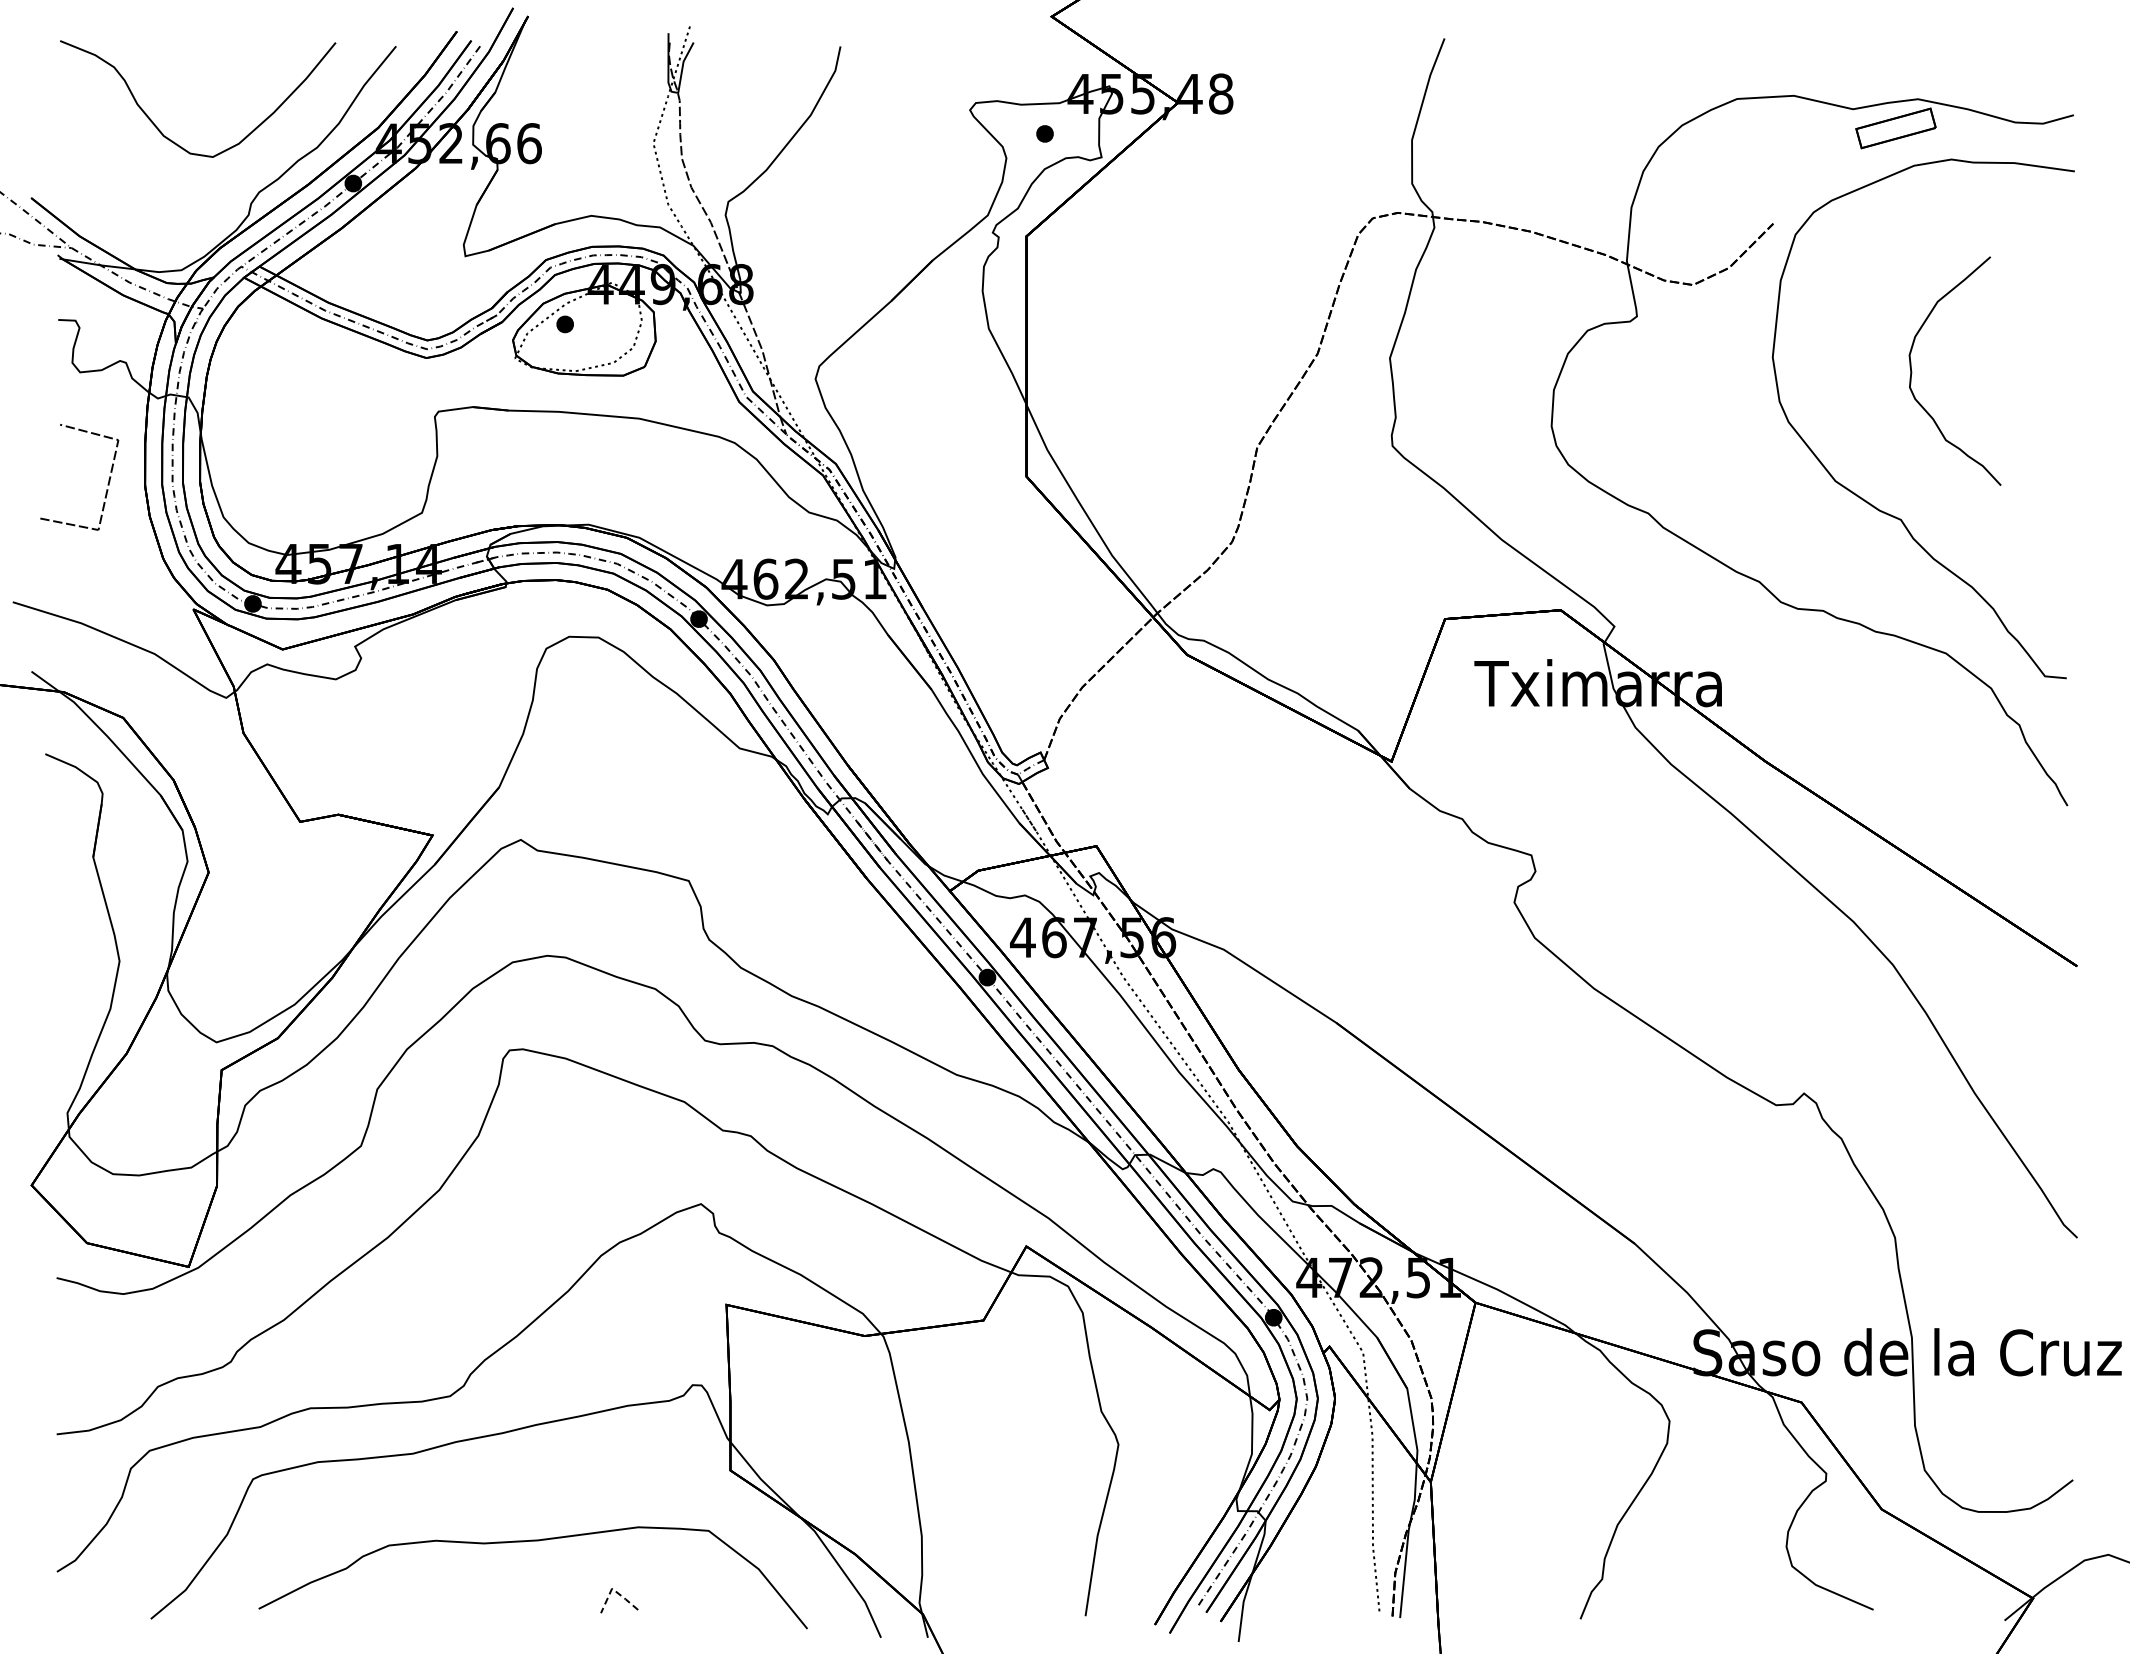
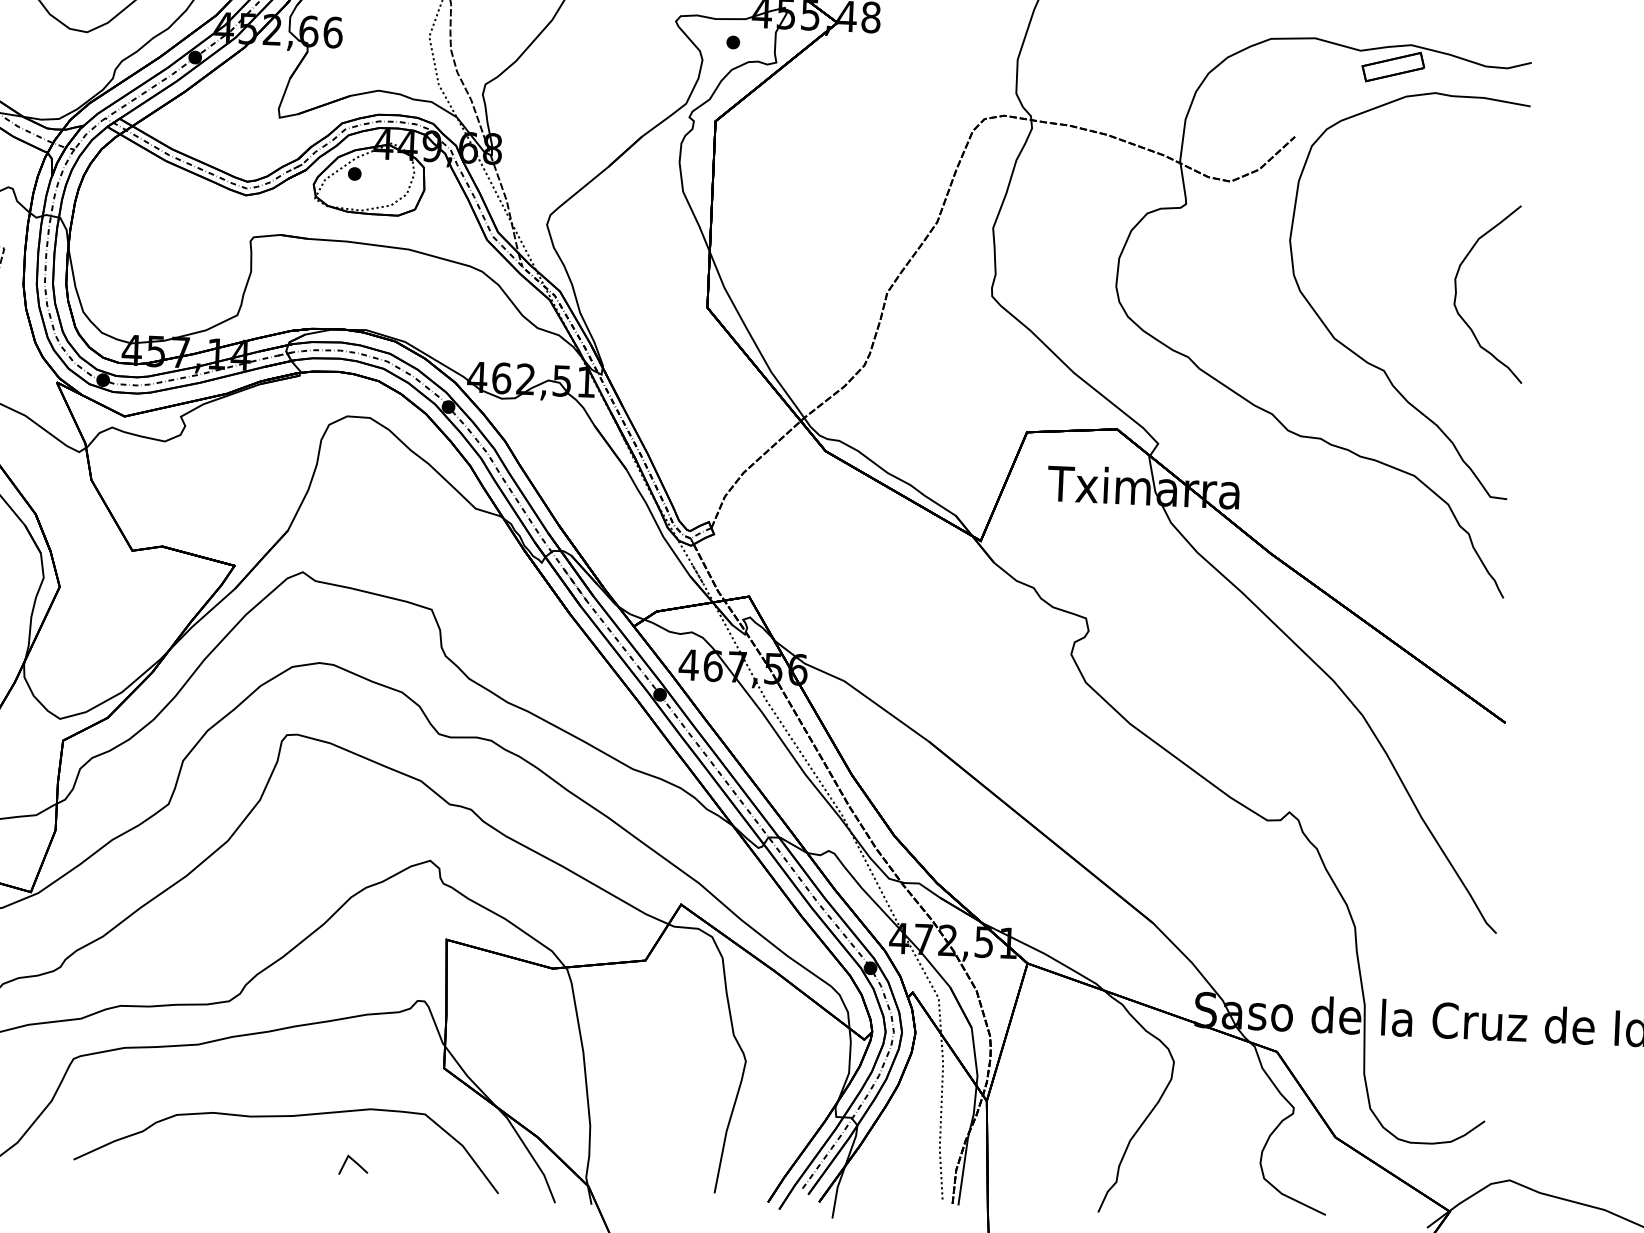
curve: (1912, 371) -> (1456, 292), moved
line: (615, 1590) -> (350, 1157), dashed -> solid

